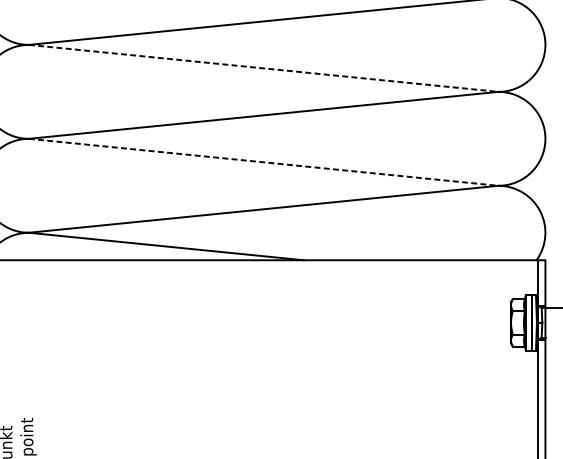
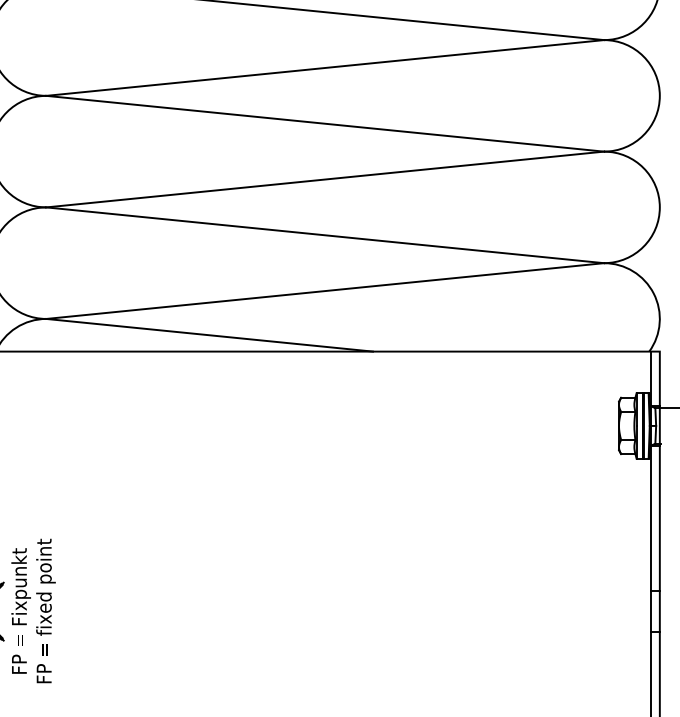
line: (263, 68) -> (325, 123), dashed -> solid
line: (263, 162) -> (325, 235), dashed -> solid

